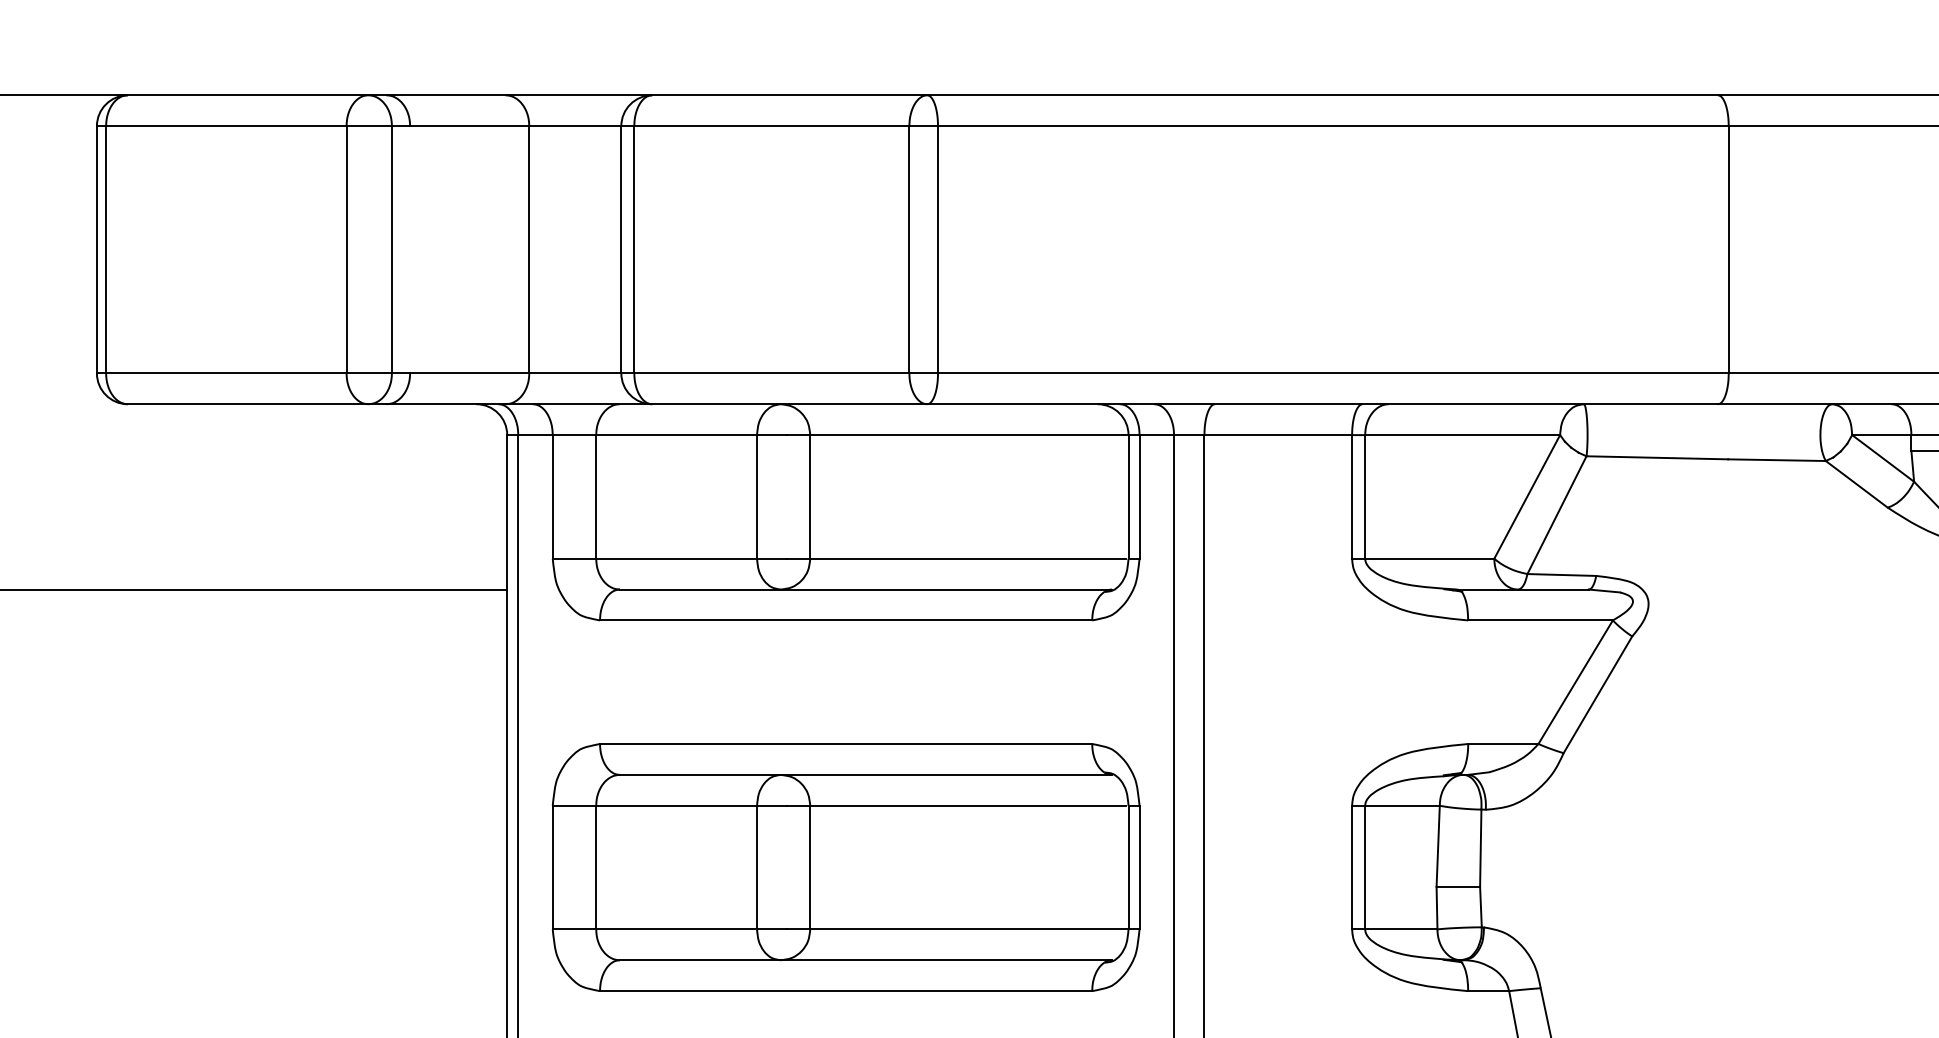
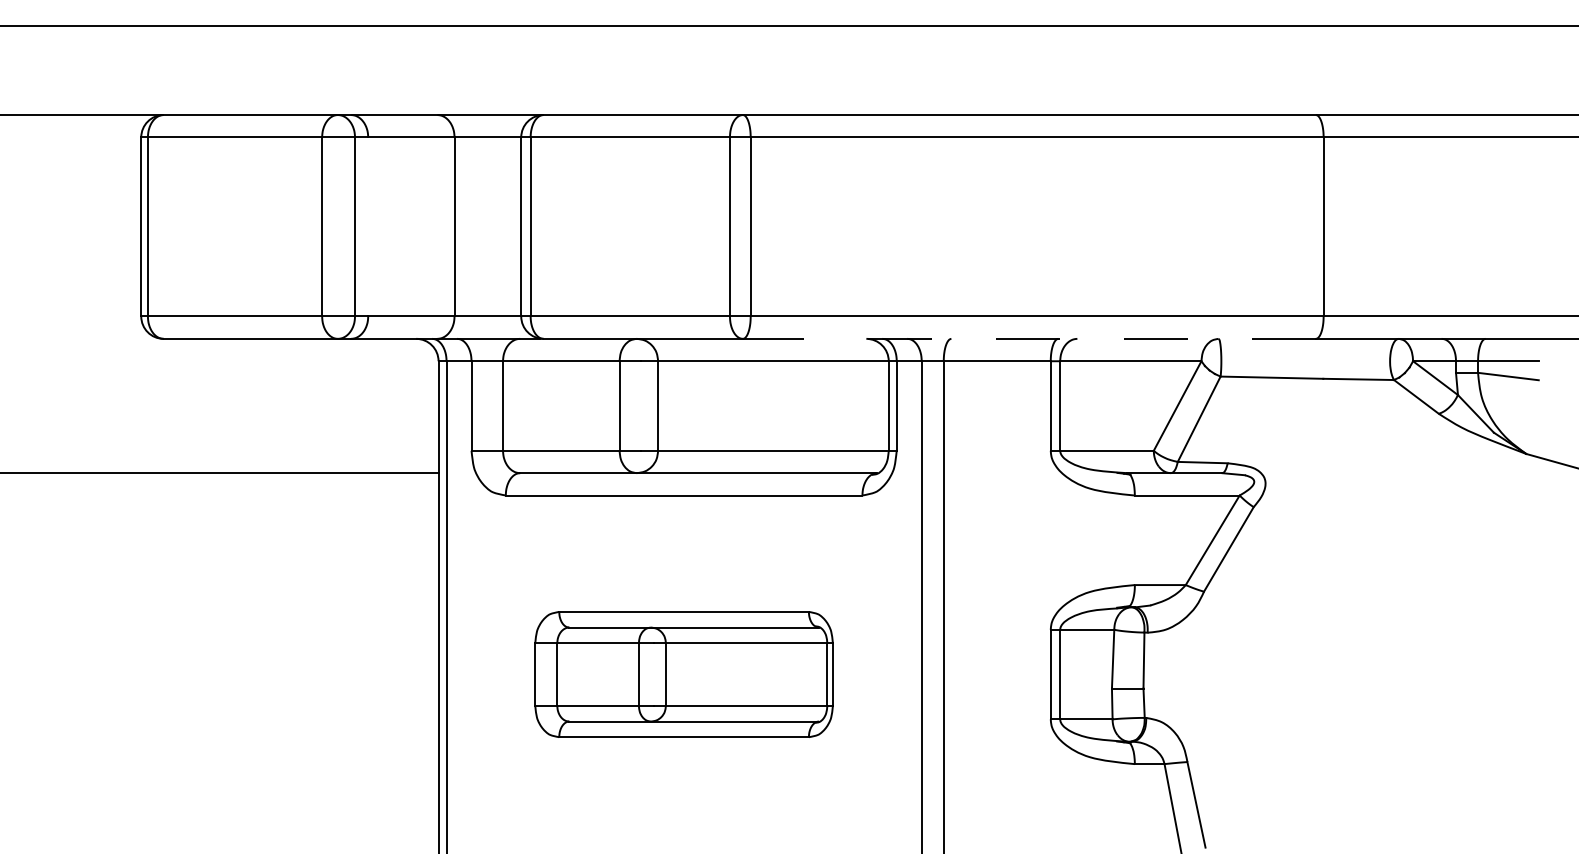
line: (1321, 403) -> (1028, 338), solid -> dashed
part: (845, 867) -> (683, 674), size x0.7

